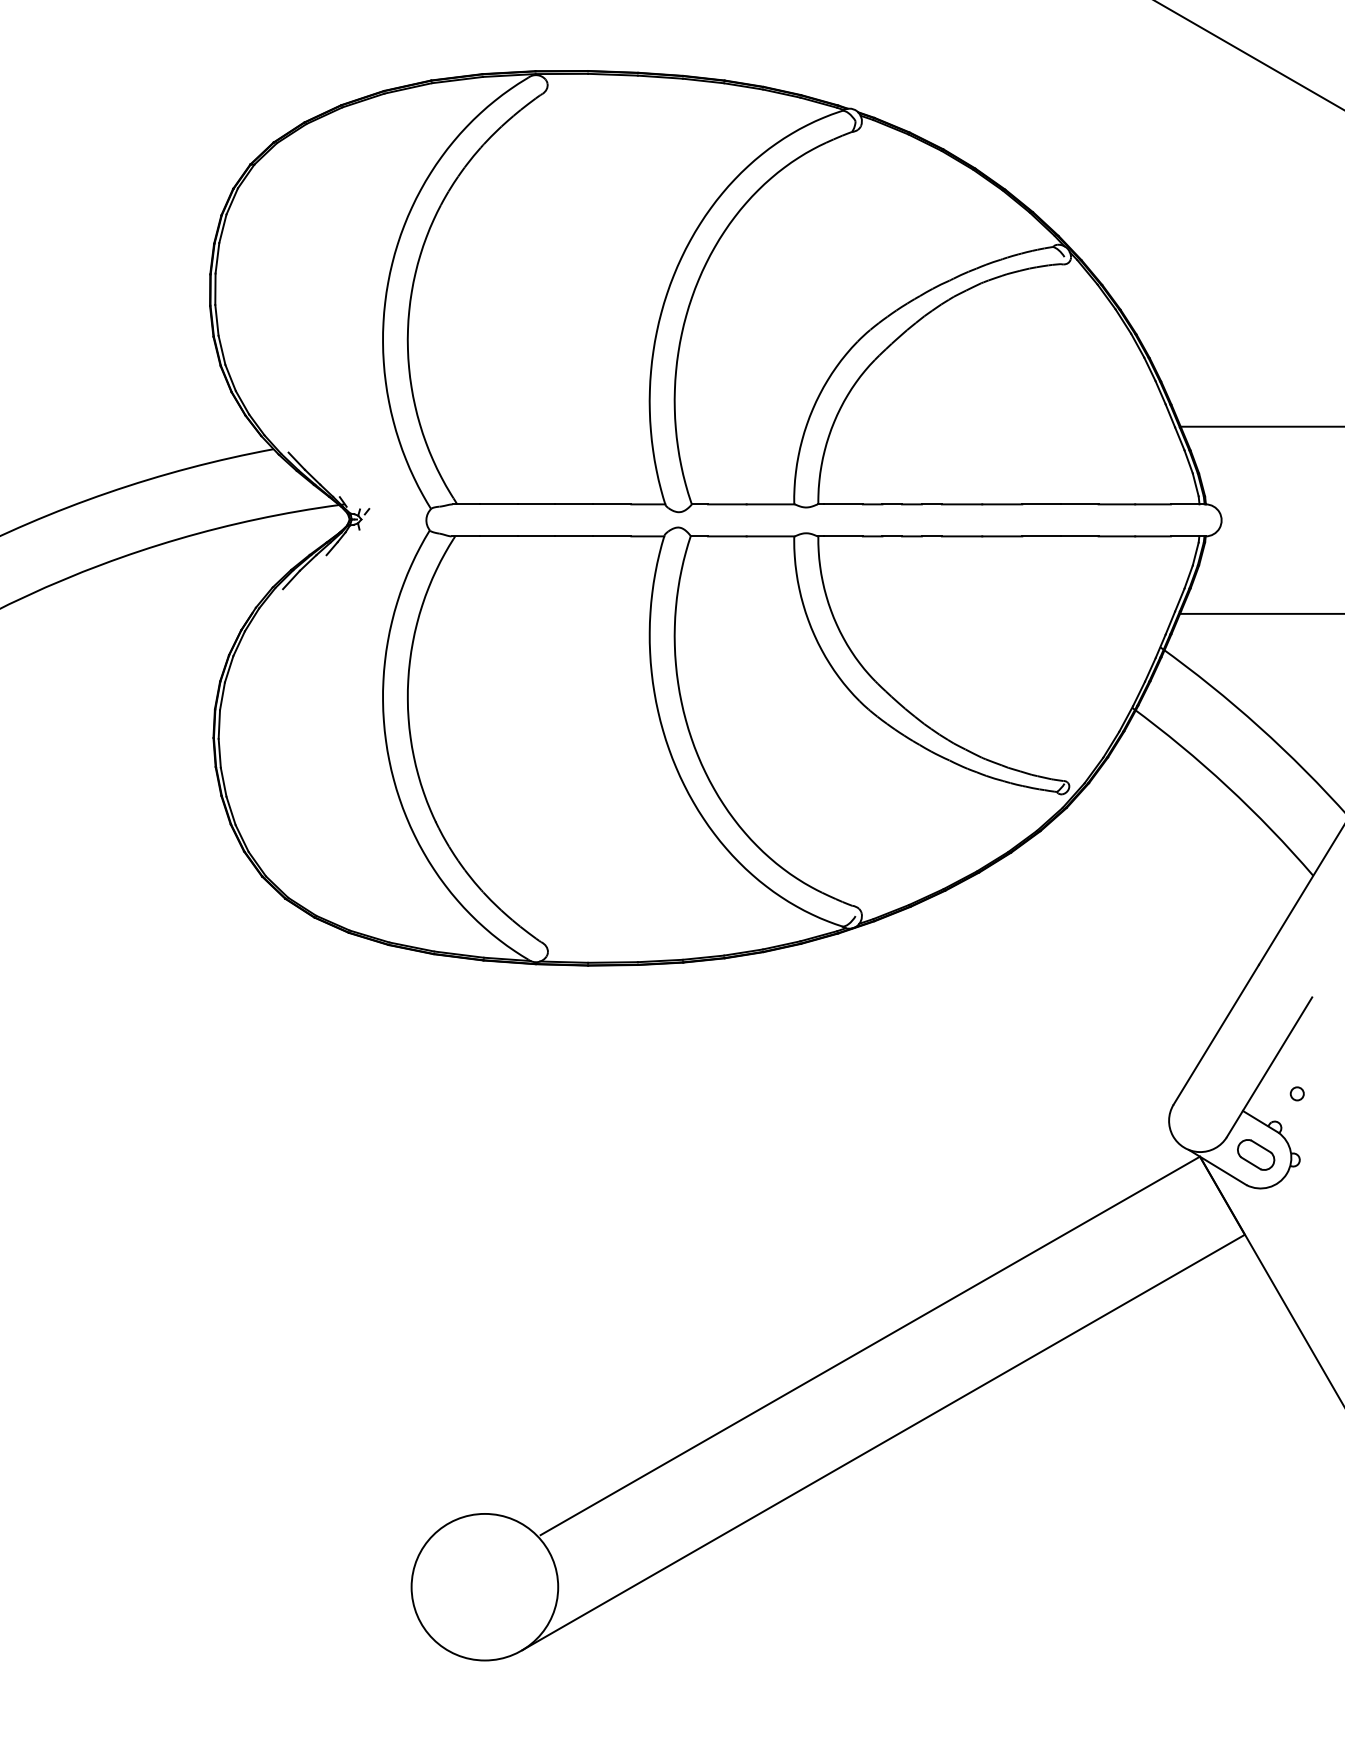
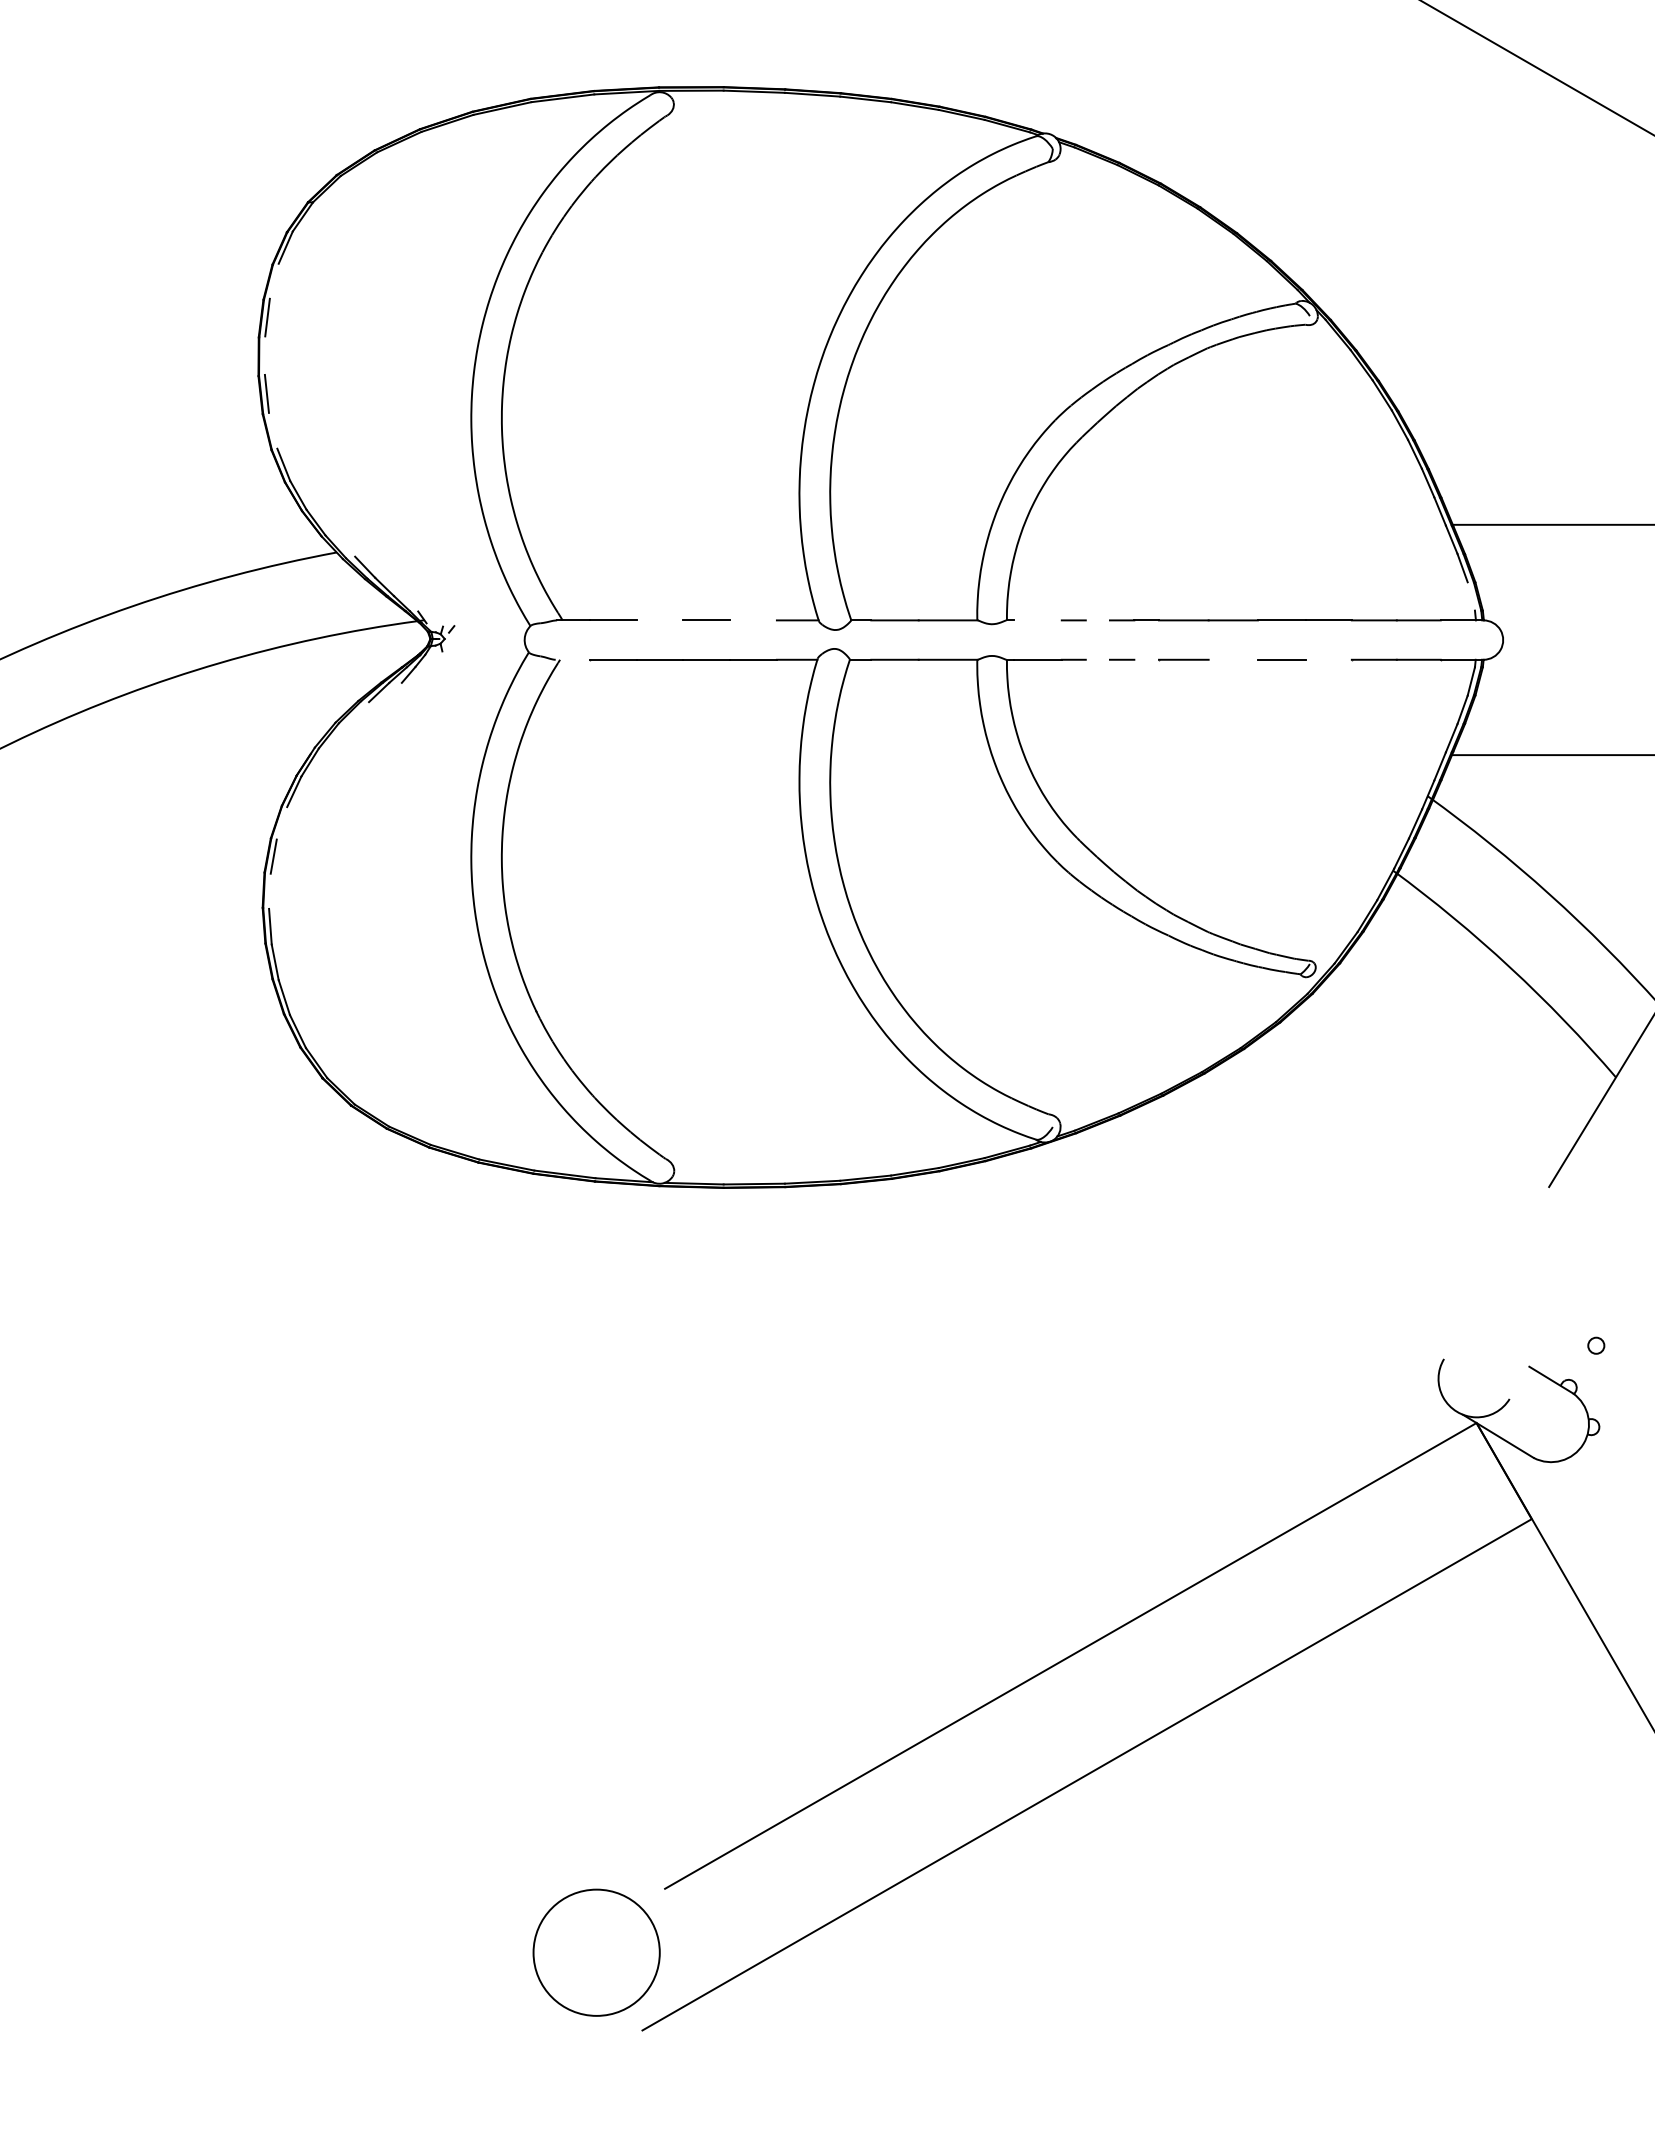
line: (222, 228) -> (273, 280), removed
line: (214, 289) -> (264, 355), removed
line: (221, 350) -> (272, 430), removed
line: (1195, 484) -> (1470, 596), removed
line: (535, 504) -> (659, 620), removed
line: (611, 504) -> (752, 620), removed
line: (843, 504) -> (1037, 620), removed
line: (891, 504) -> (1097, 620), removed
line: (465, 536) -> (572, 659), removed
line: (891, 536) -> (1097, 659), removed
line: (931, 536) -> (1146, 659), removed
line: (1001, 536) -> (1232, 659), removed
line: (1079, 536) -> (1328, 659), removed
line: (291, 580) -> (358, 713), removed
line: (228, 669) -> (281, 823), removed
line: (219, 723) -> (269, 890), removed
line: (1216, 1035) -> (1496, 1273), removed
line: (1269, 1066) -> (1561, 1312), removed
part: (1256, 1154) -> (1545, 1420), removed
circle: (484, 1586) -> (596, 1952), size x0.7

